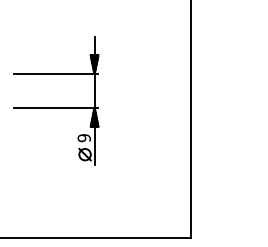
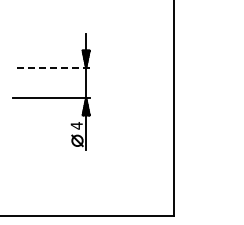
line: (56, 74) -> (51, 67), solid -> dashed
text: (83, 137) -> (76, 125), 9 -> 4

